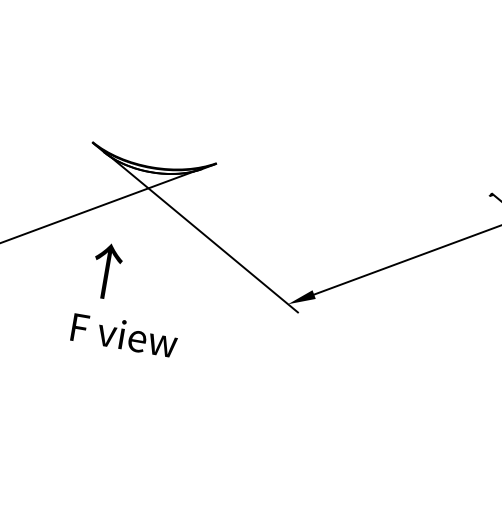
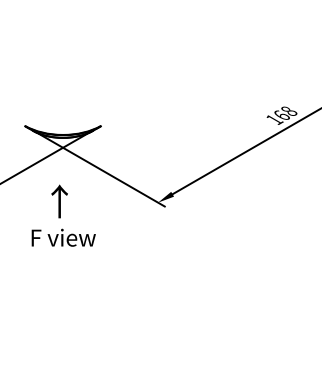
text: (106, 271) -> (59, 201), moved

